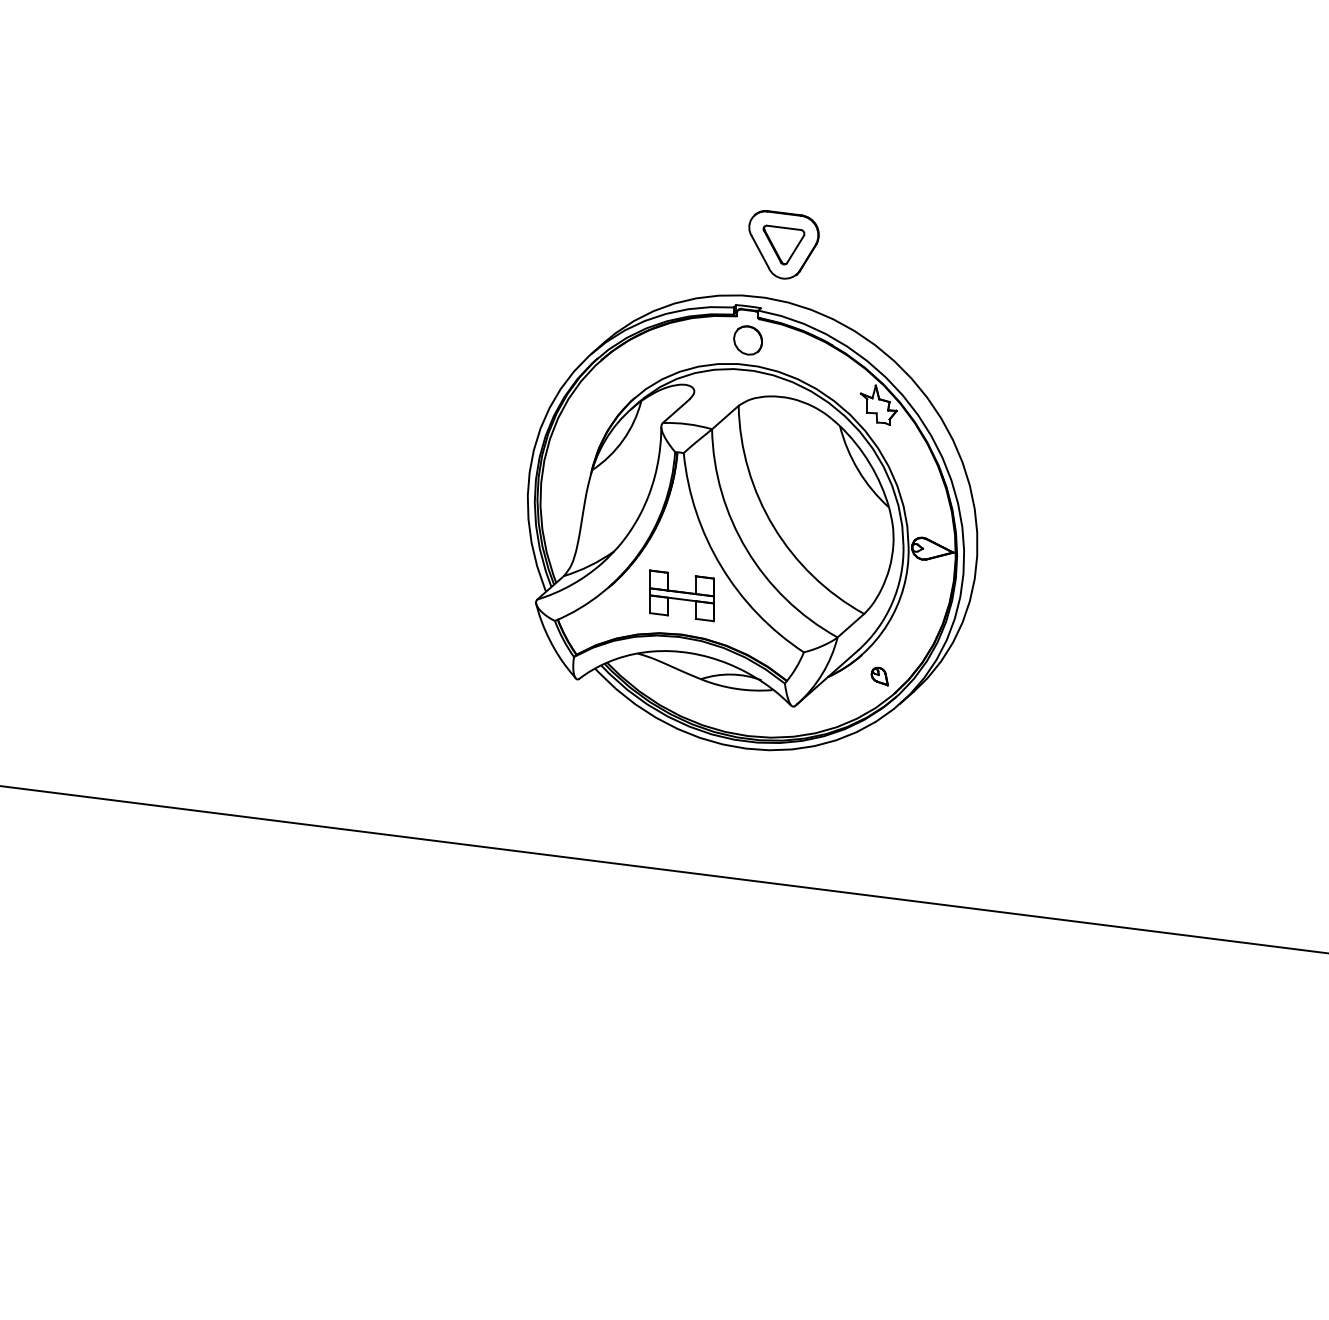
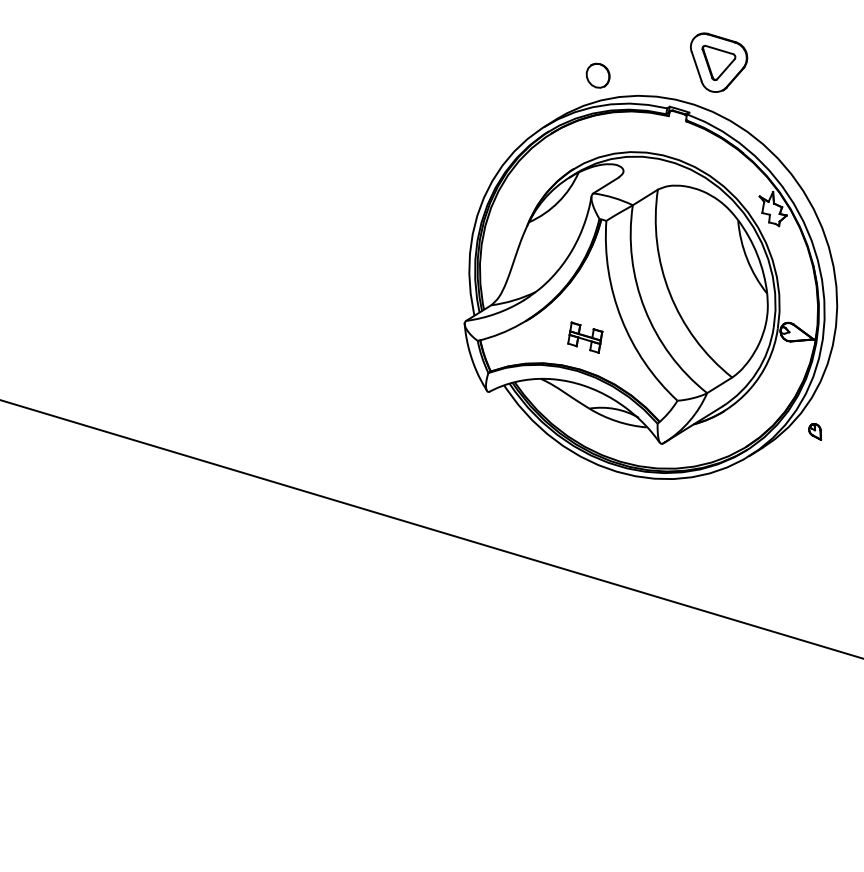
part: (747, 340) -> (597, 75), moved
part: (681, 595) -> (584, 337), size x0.6
part: (879, 676) -> (815, 431), moved

